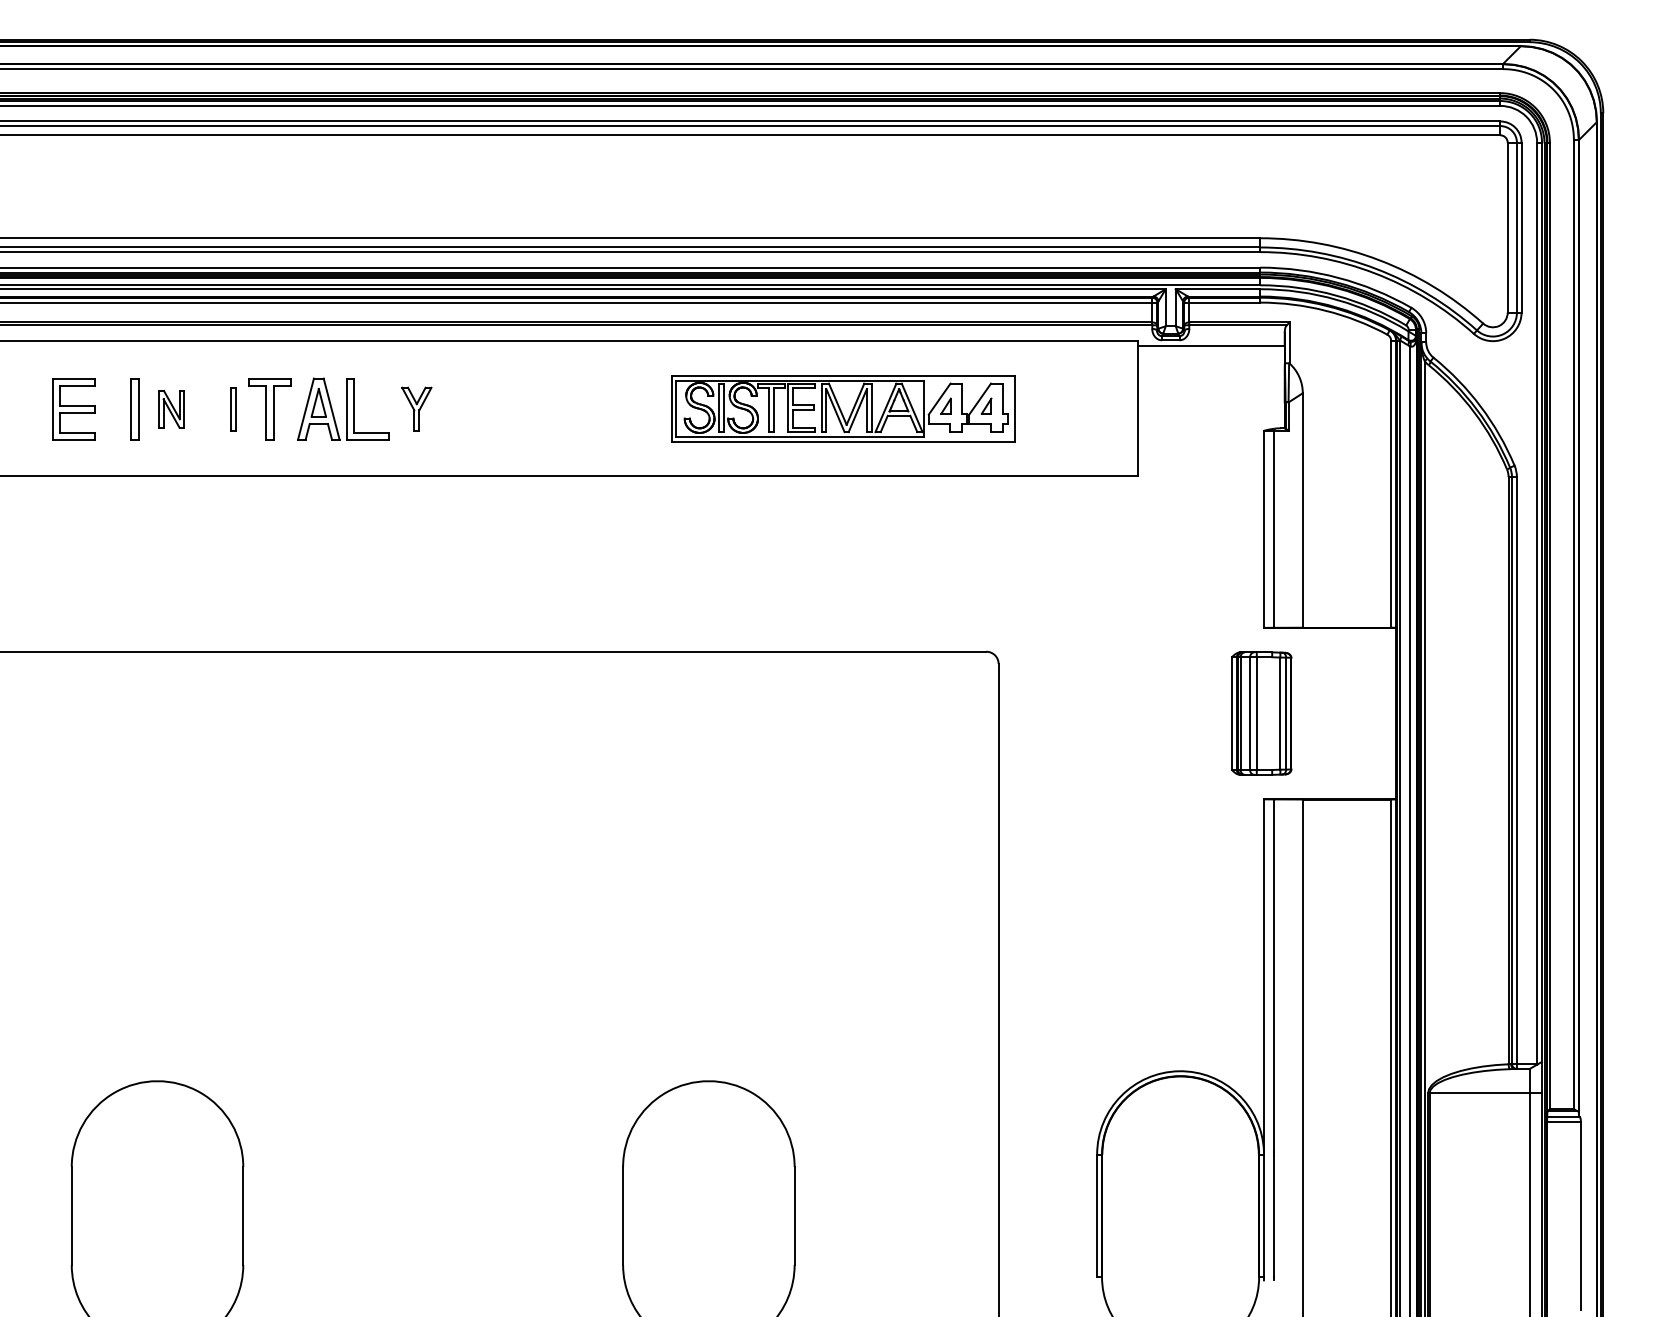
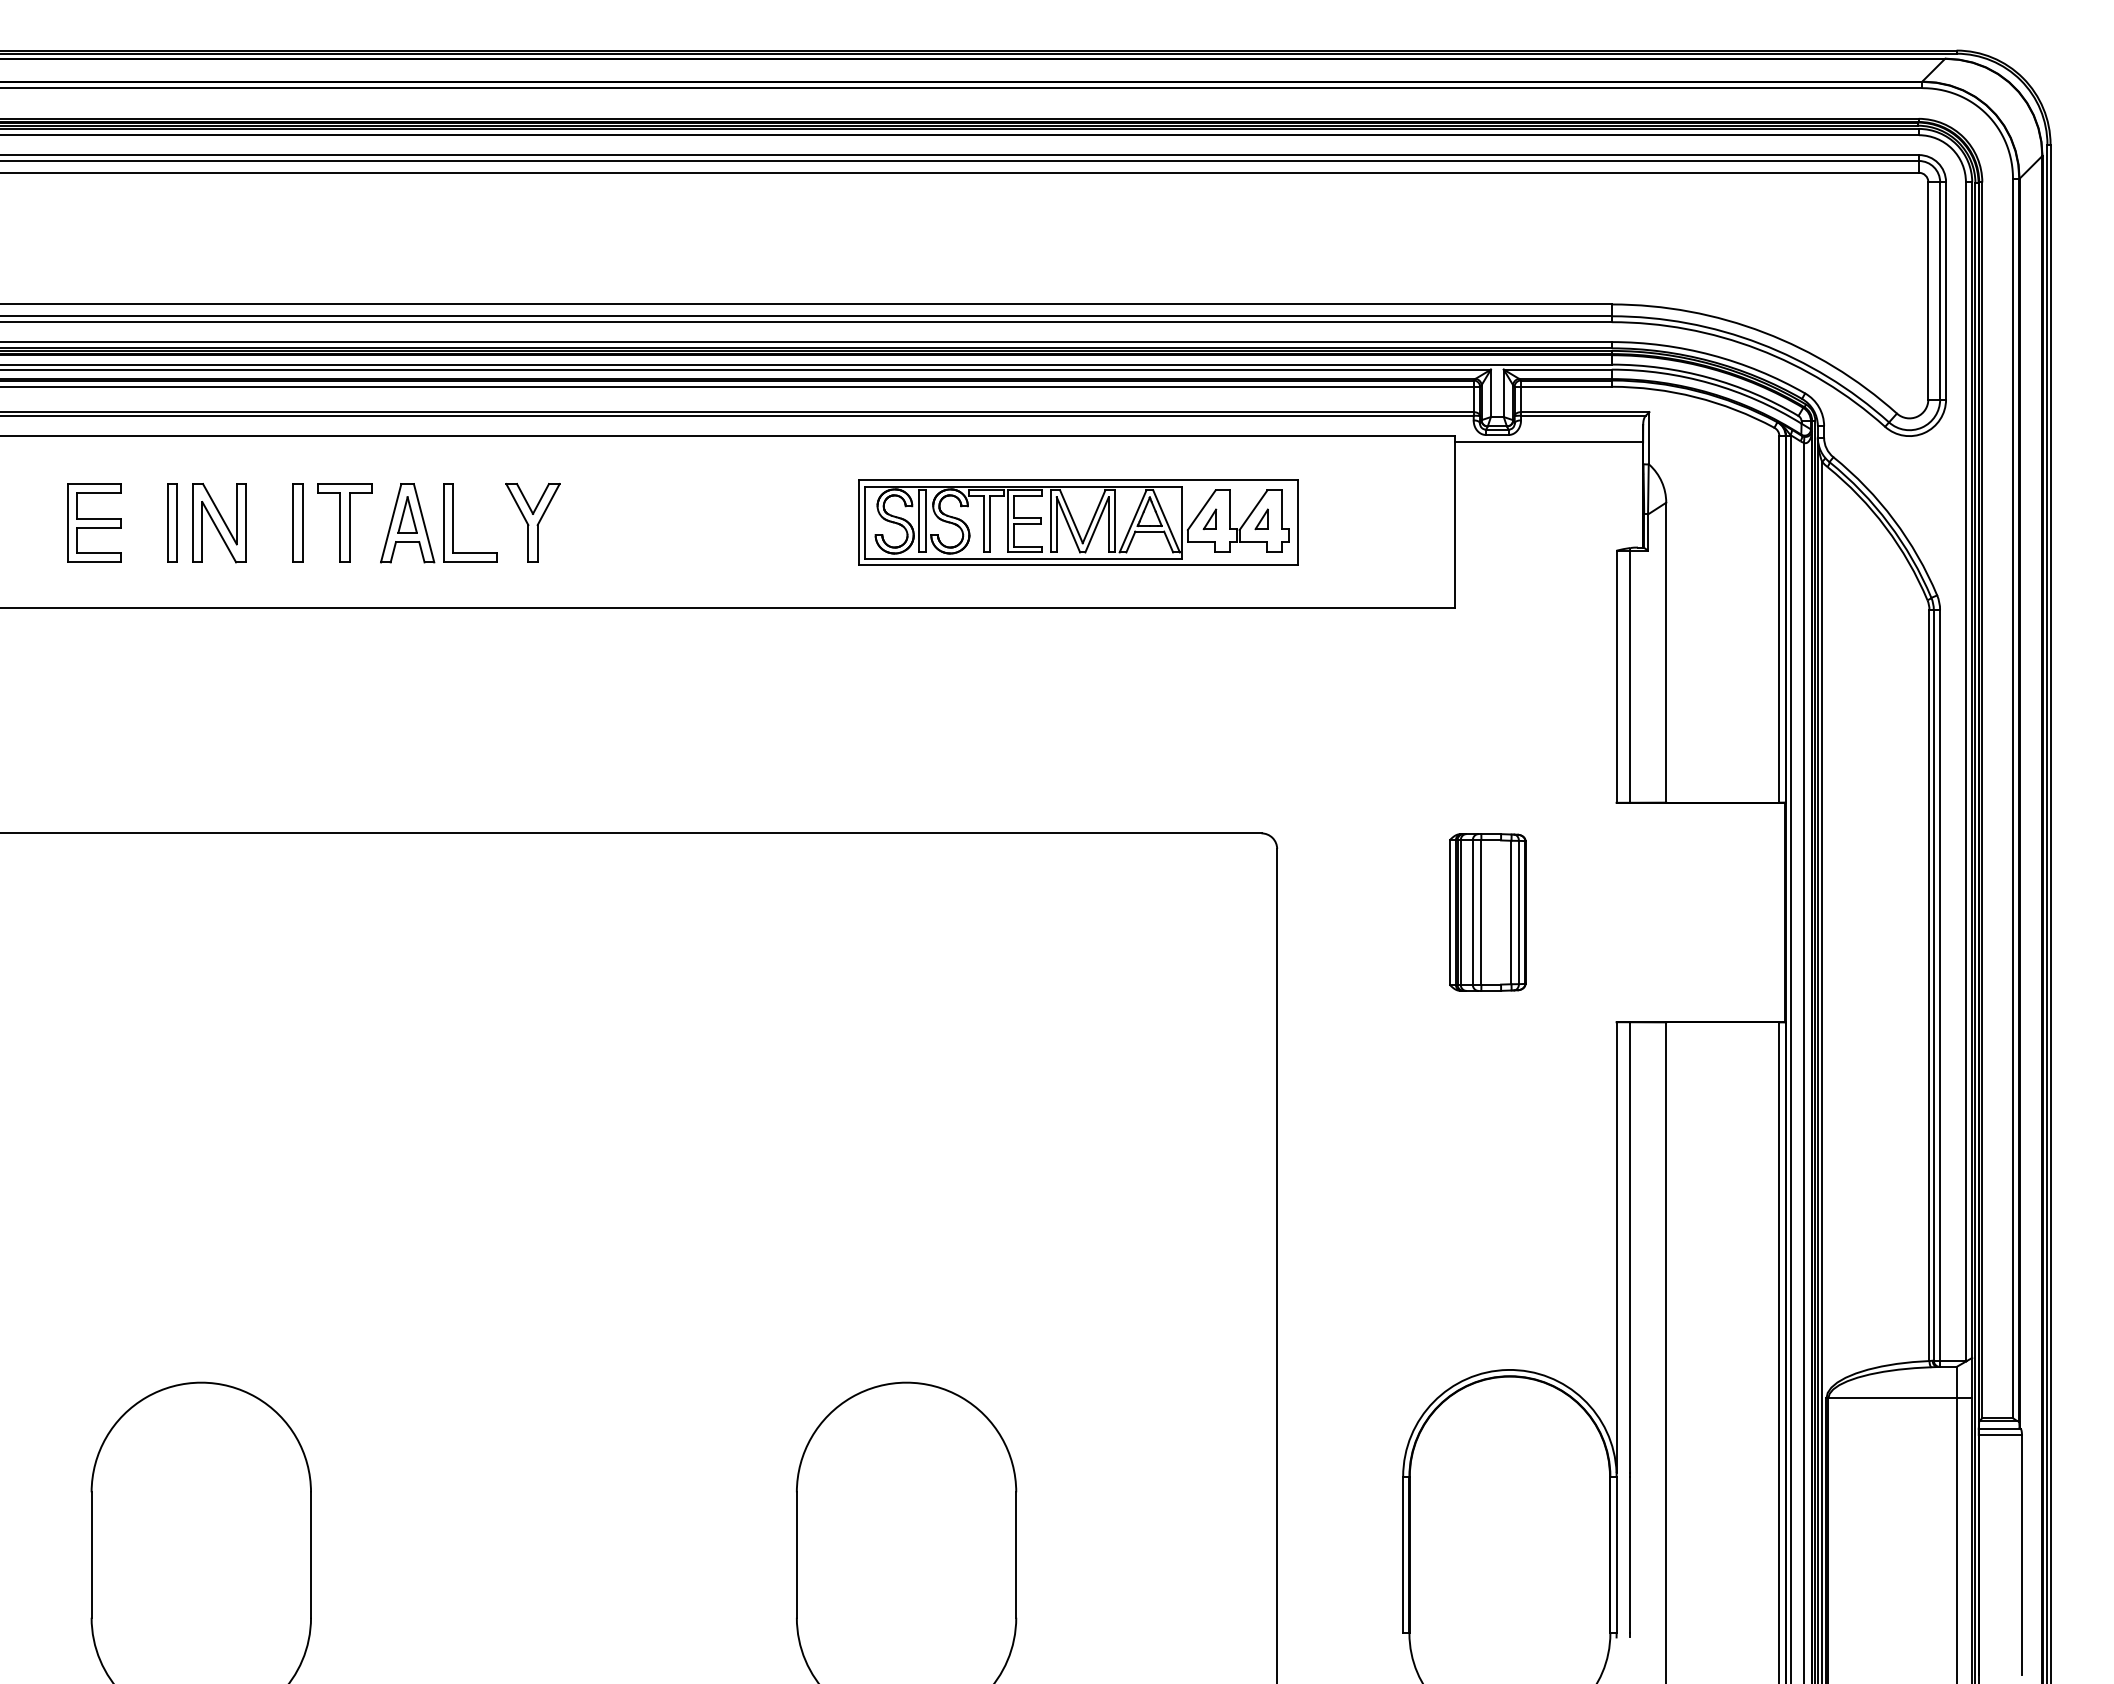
part: (232, 408) -> (297, 522), size x1.43
part: (416, 408) -> (532, 522), size x1.43
part: (171, 409) -> (219, 523), size x1.67
part: (1261, 713) -> (1487, 912), moved

